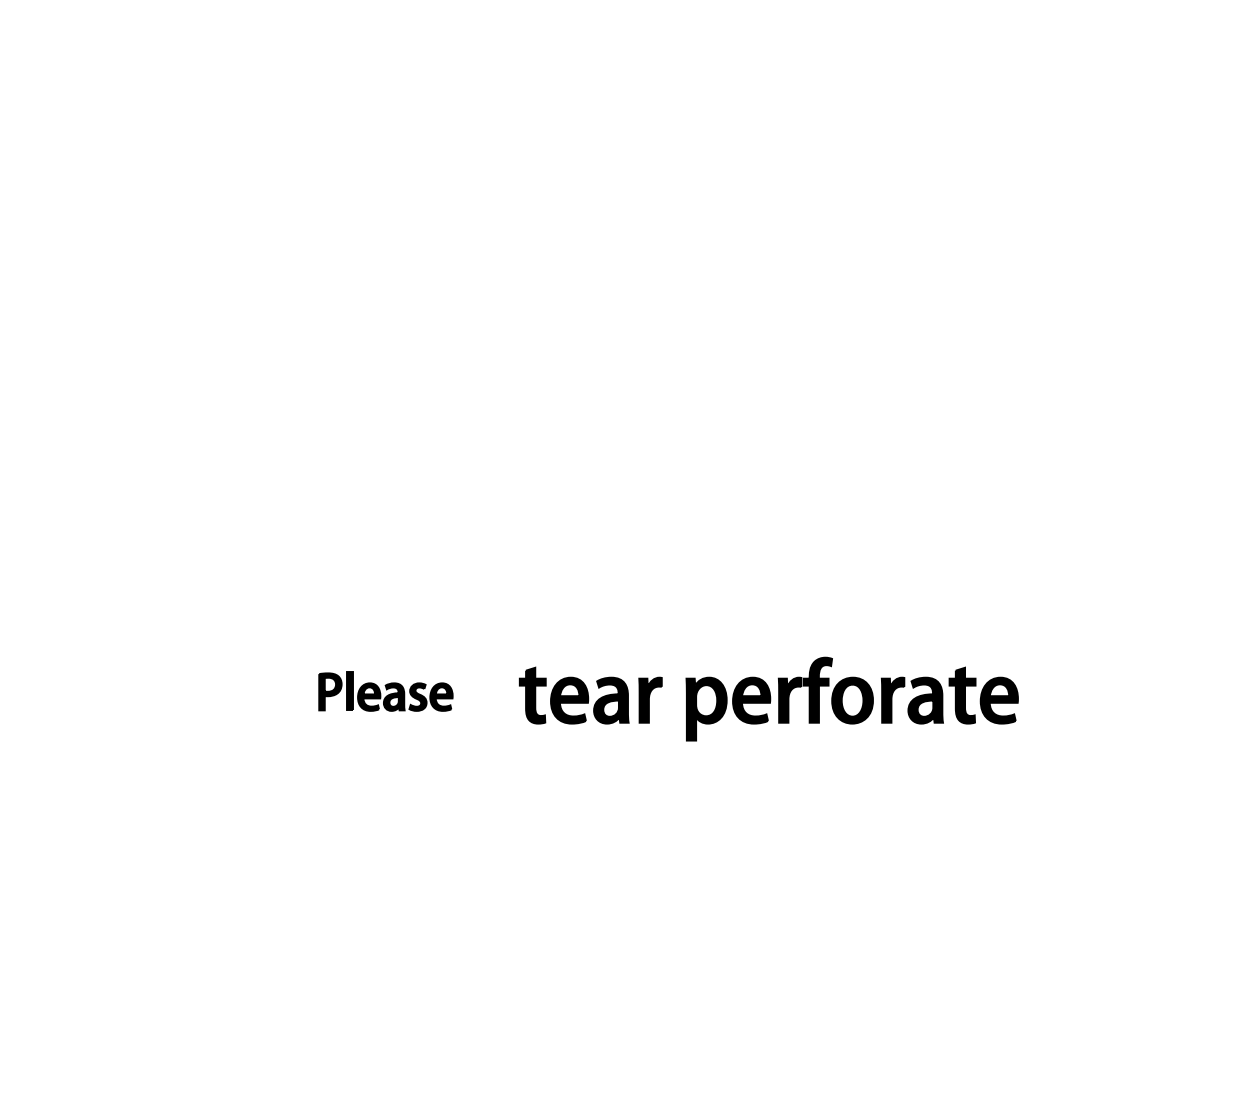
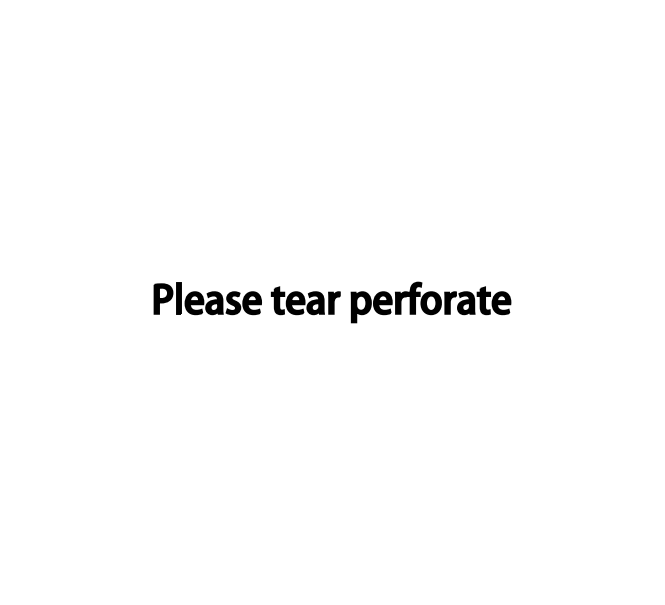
part: (385, 690) -> (207, 298), size x1.67

